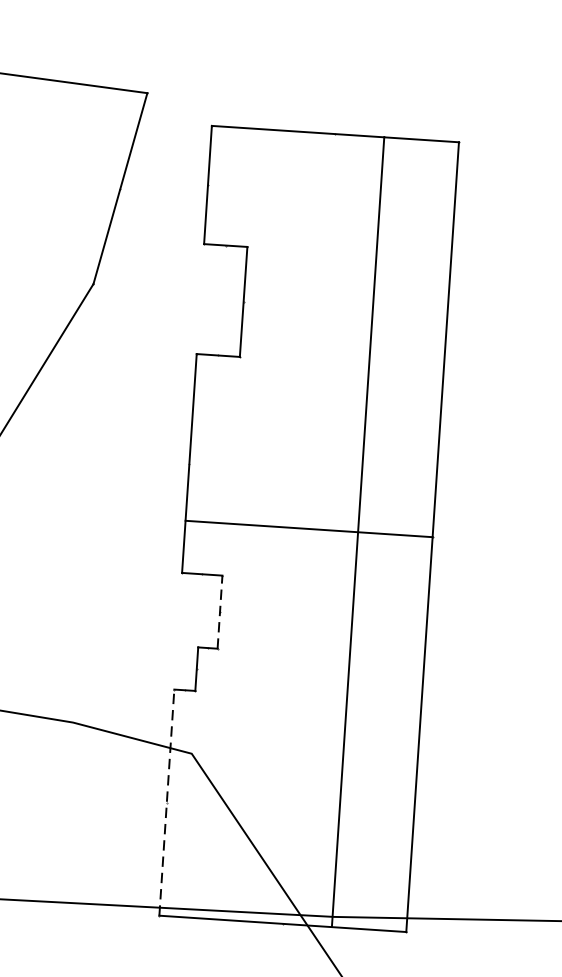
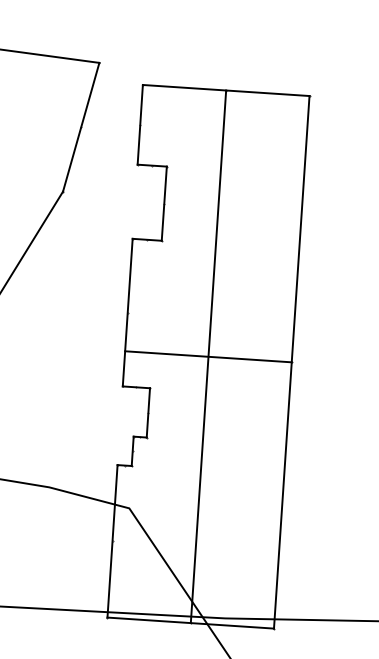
line: (358, 531) -> (208, 356), moved
line: (220, 611) -> (148, 412), dashed -> solid
line: (166, 801) -> (112, 540), dashed -> solid

